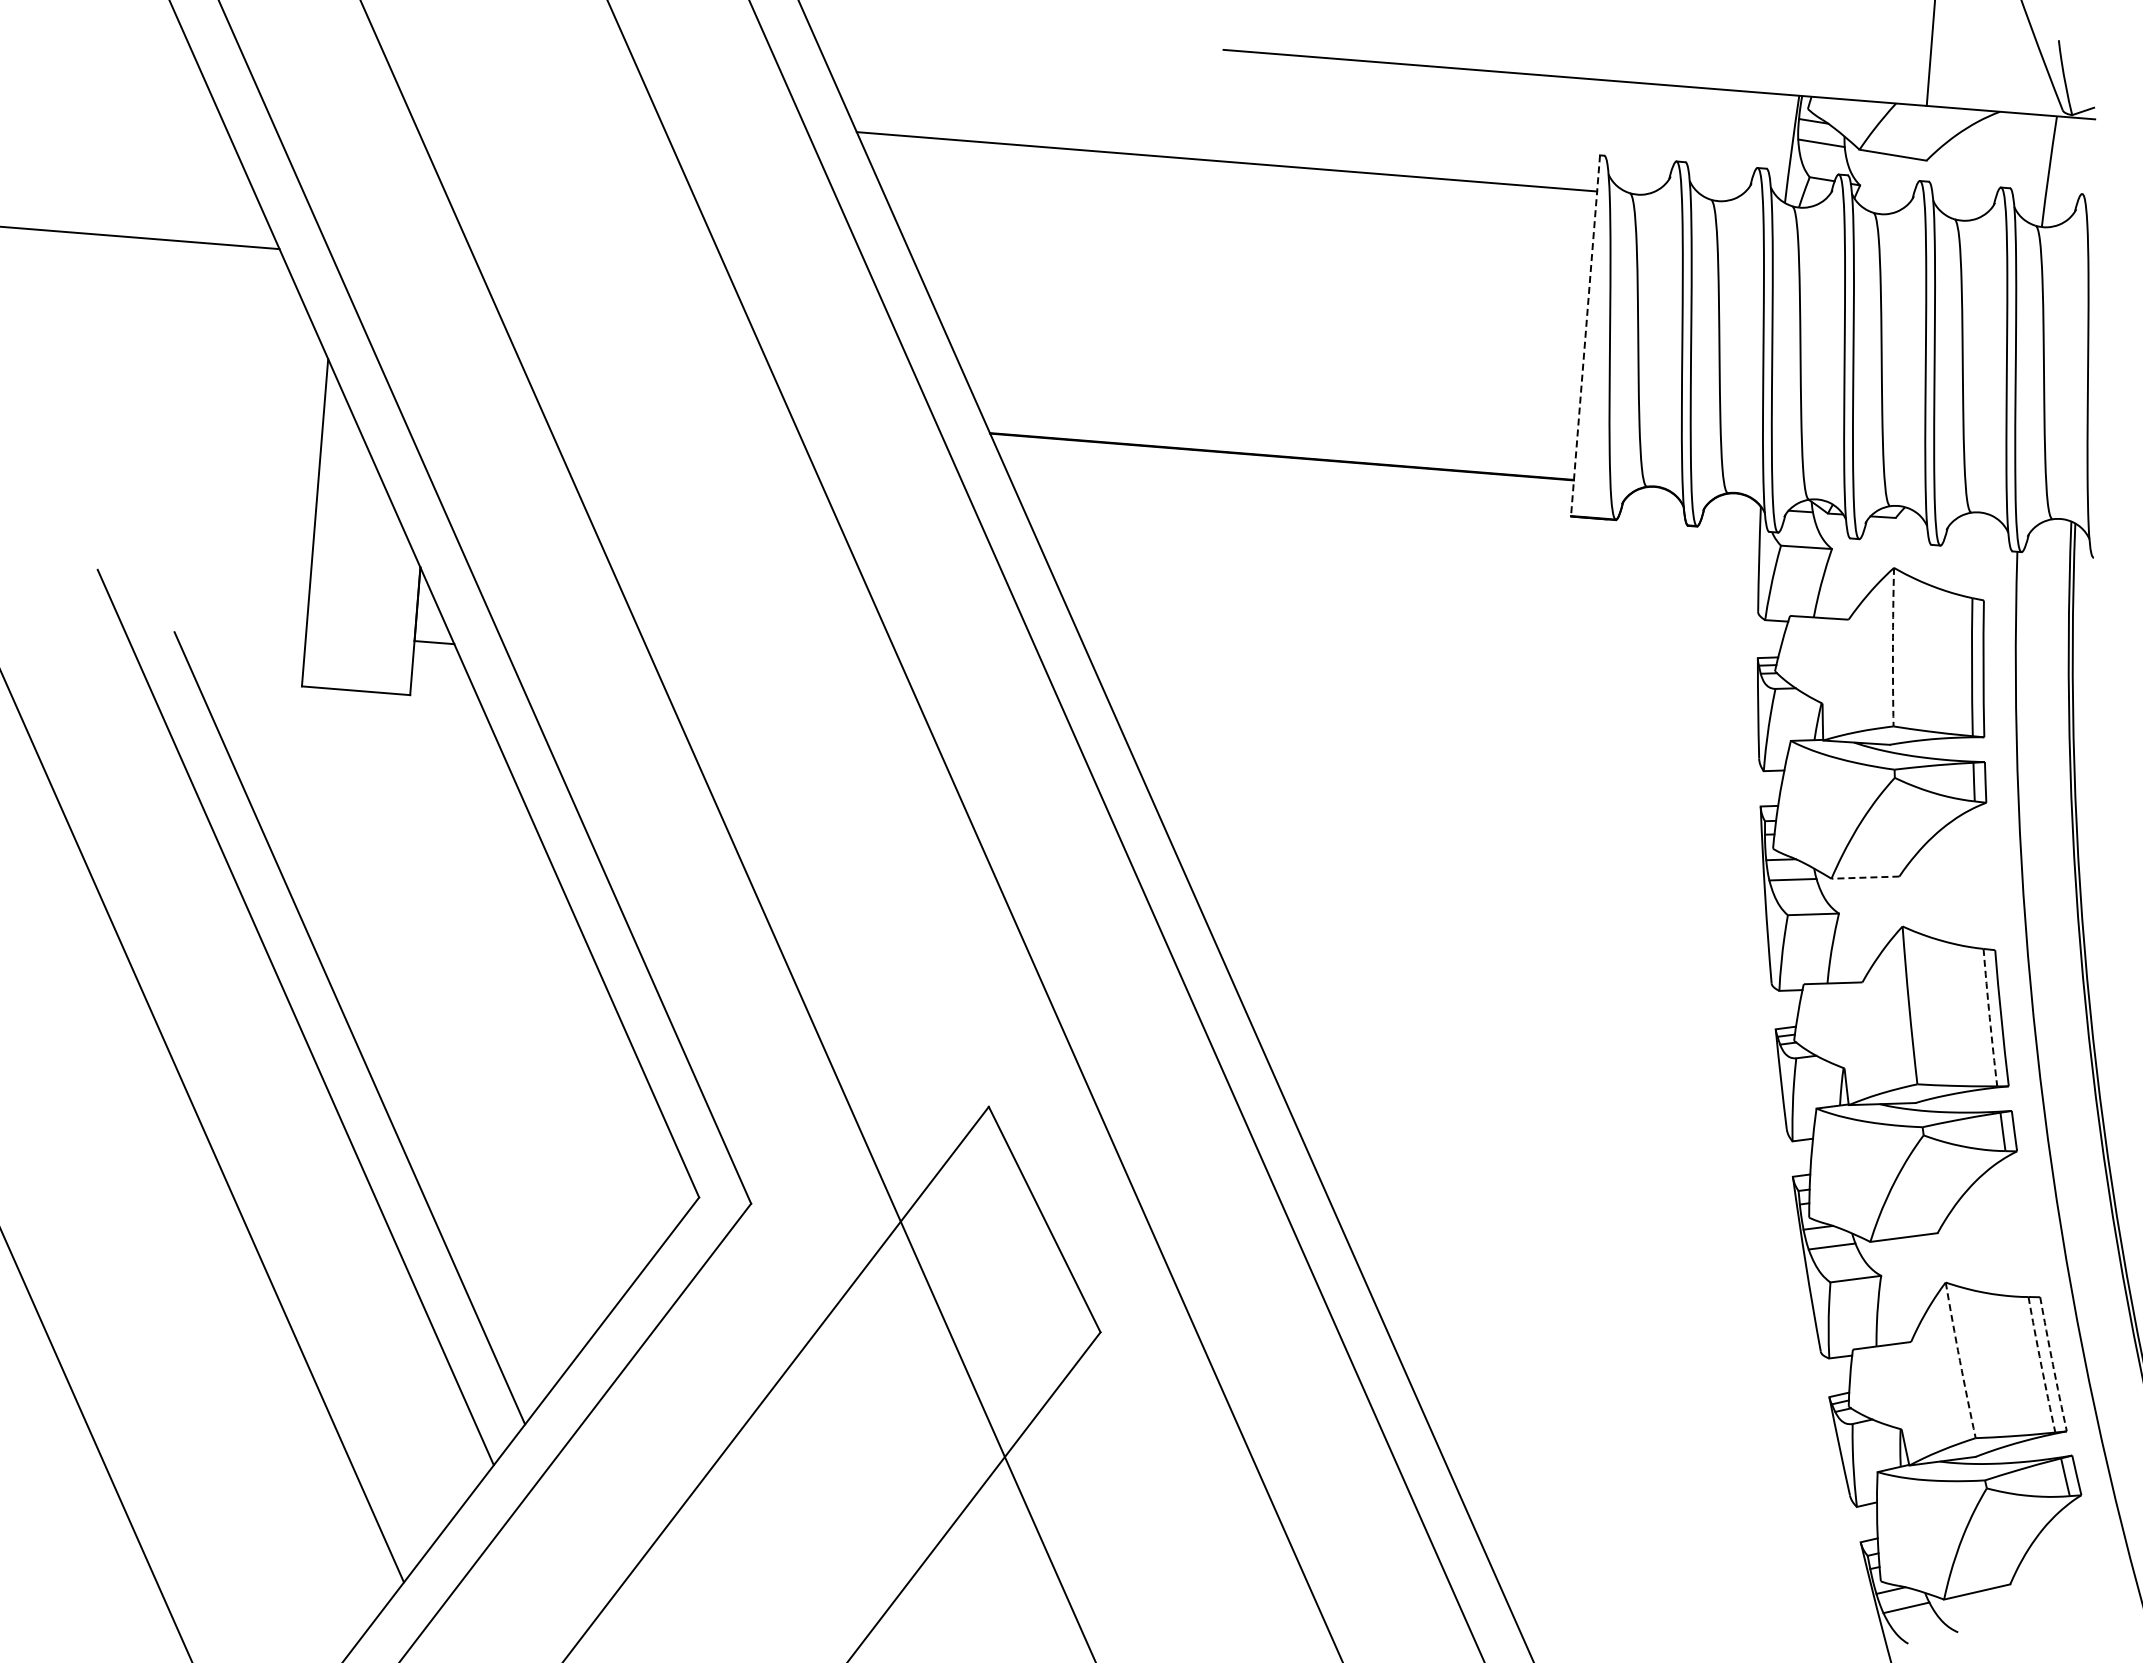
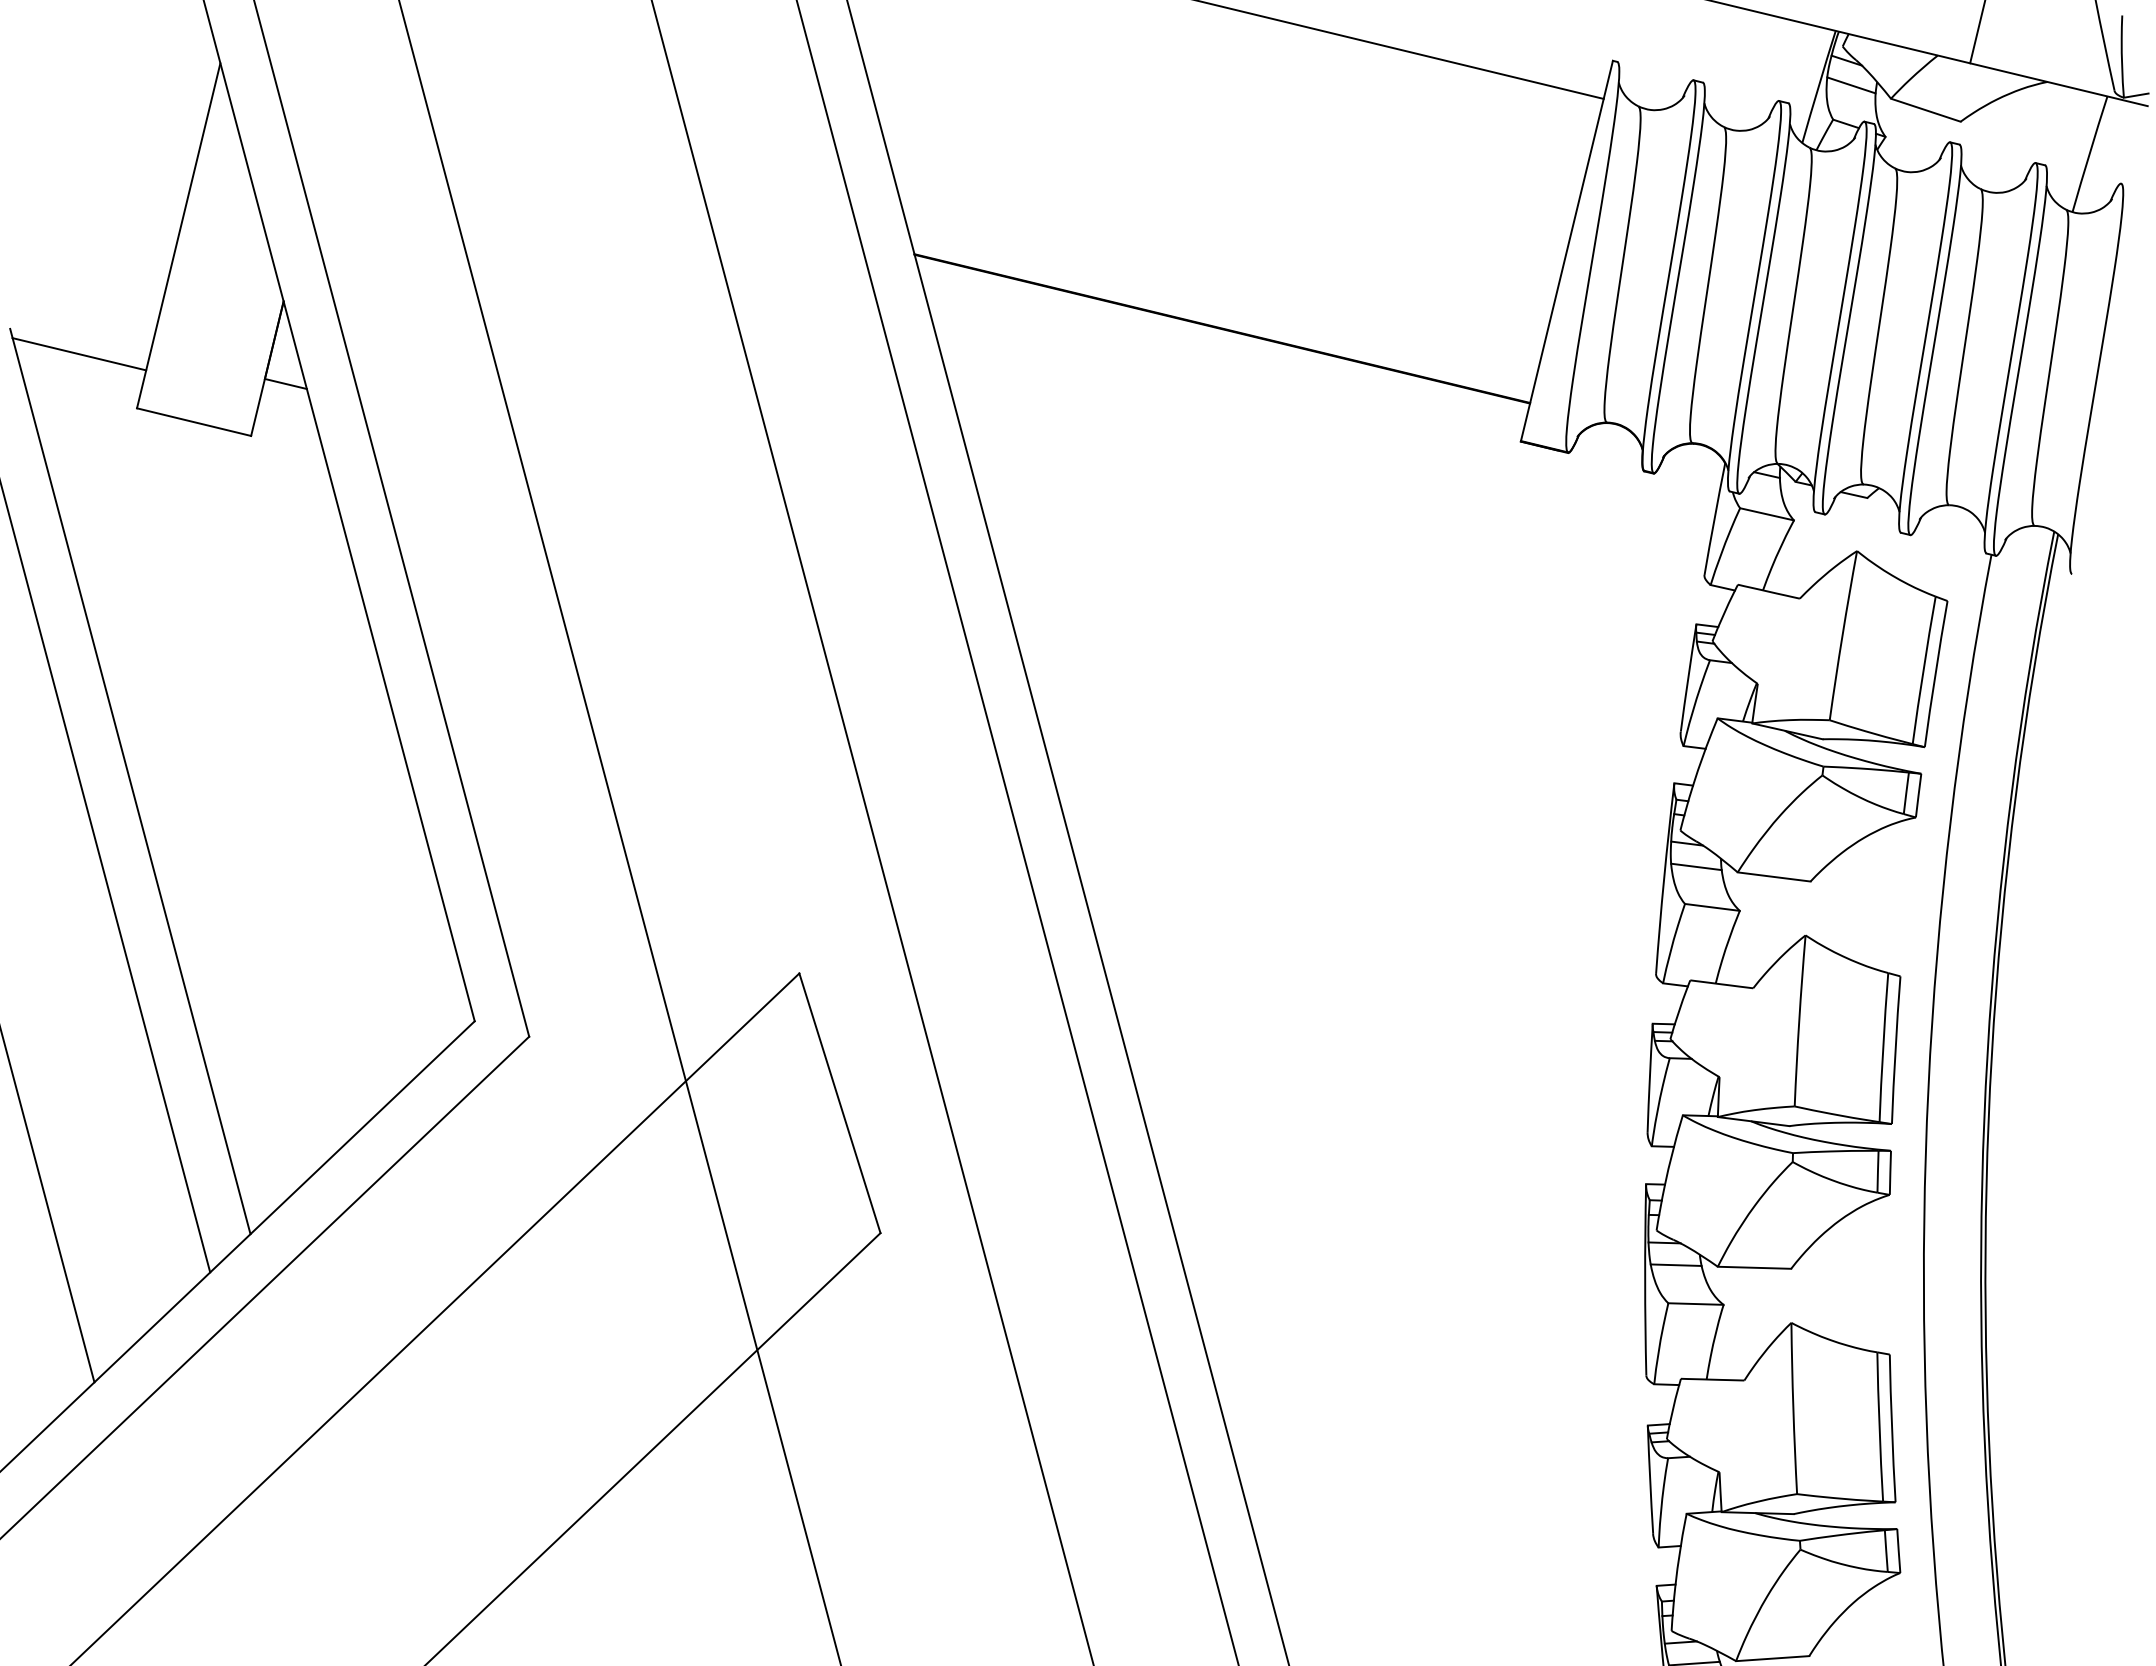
line: (1585, 335) -> (1566, 250), dashed -> solid
line: (241, 645) -> (79, 354), added
arc: (1892, 647) -> (1841, 635), dashed -> solid
line: (1865, 877) -> (1774, 876), dashed -> solid
arc: (1989, 1017) -> (1882, 1047), dashed -> solid
arc: (1959, 1360) -> (1792, 1408), dashed -> solid
arc: (2041, 1364) -> (1879, 1426), dashed -> solid
arc: (2052, 1364) -> (1891, 1428), dashed -> solid

